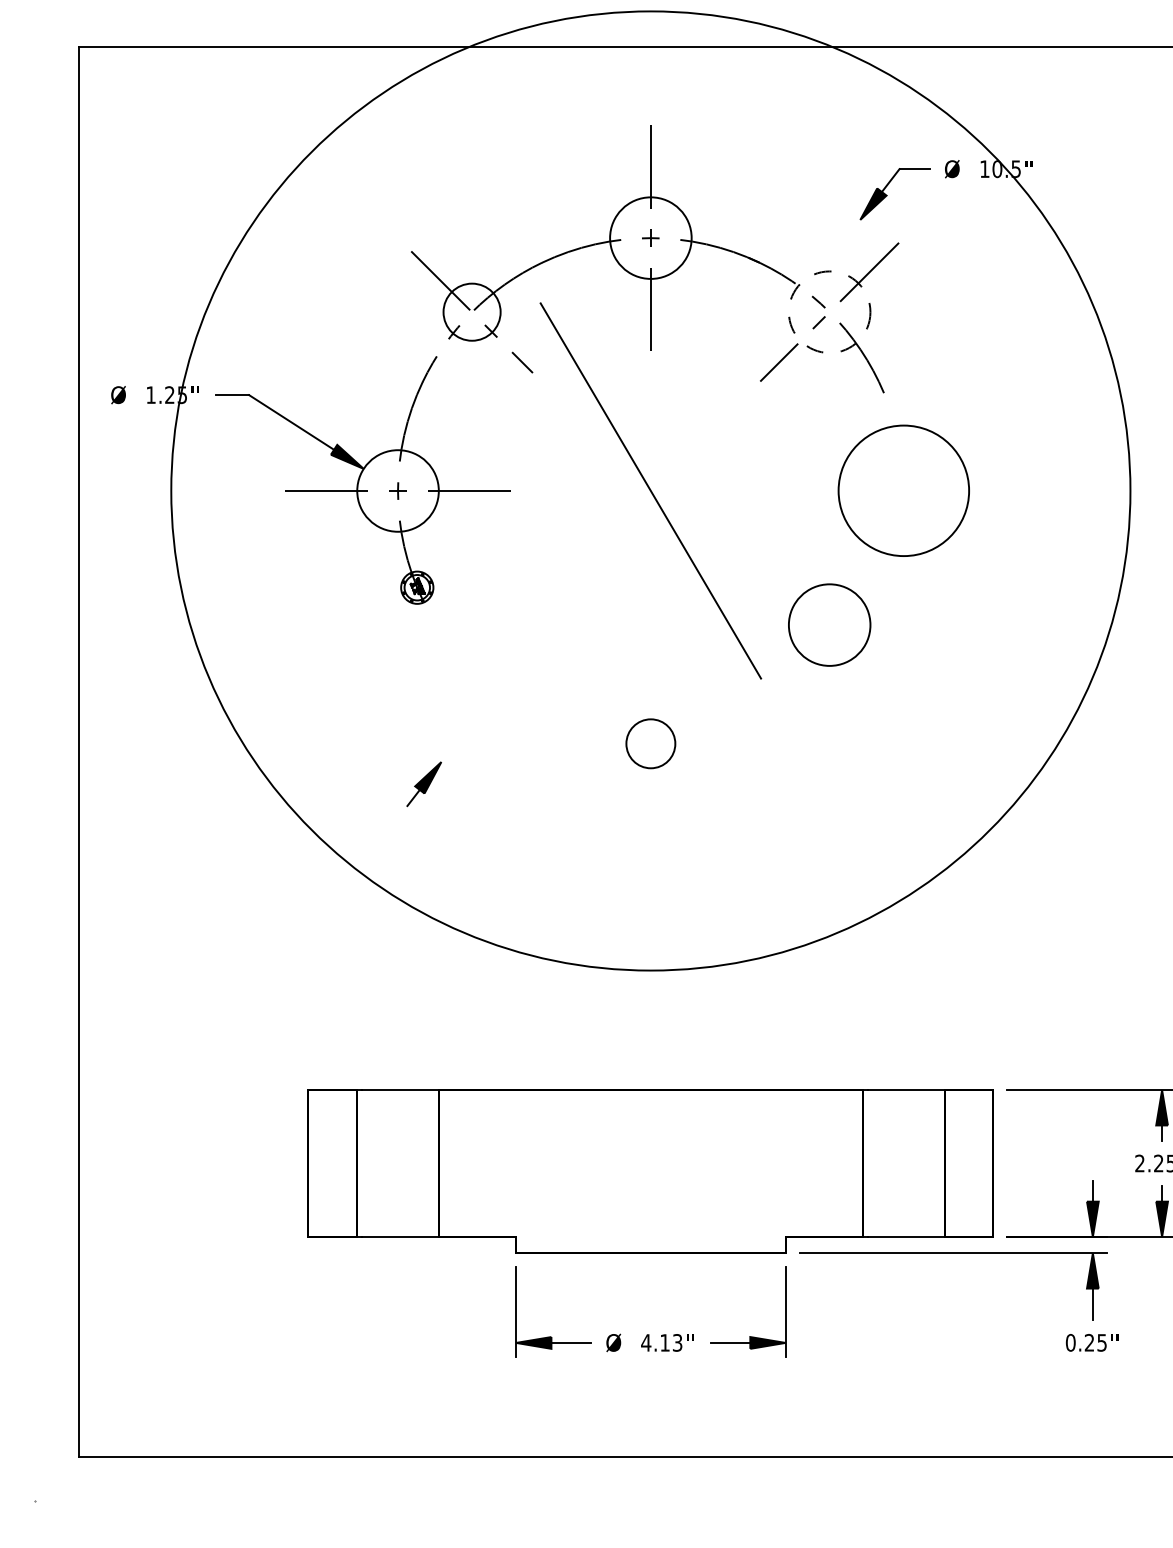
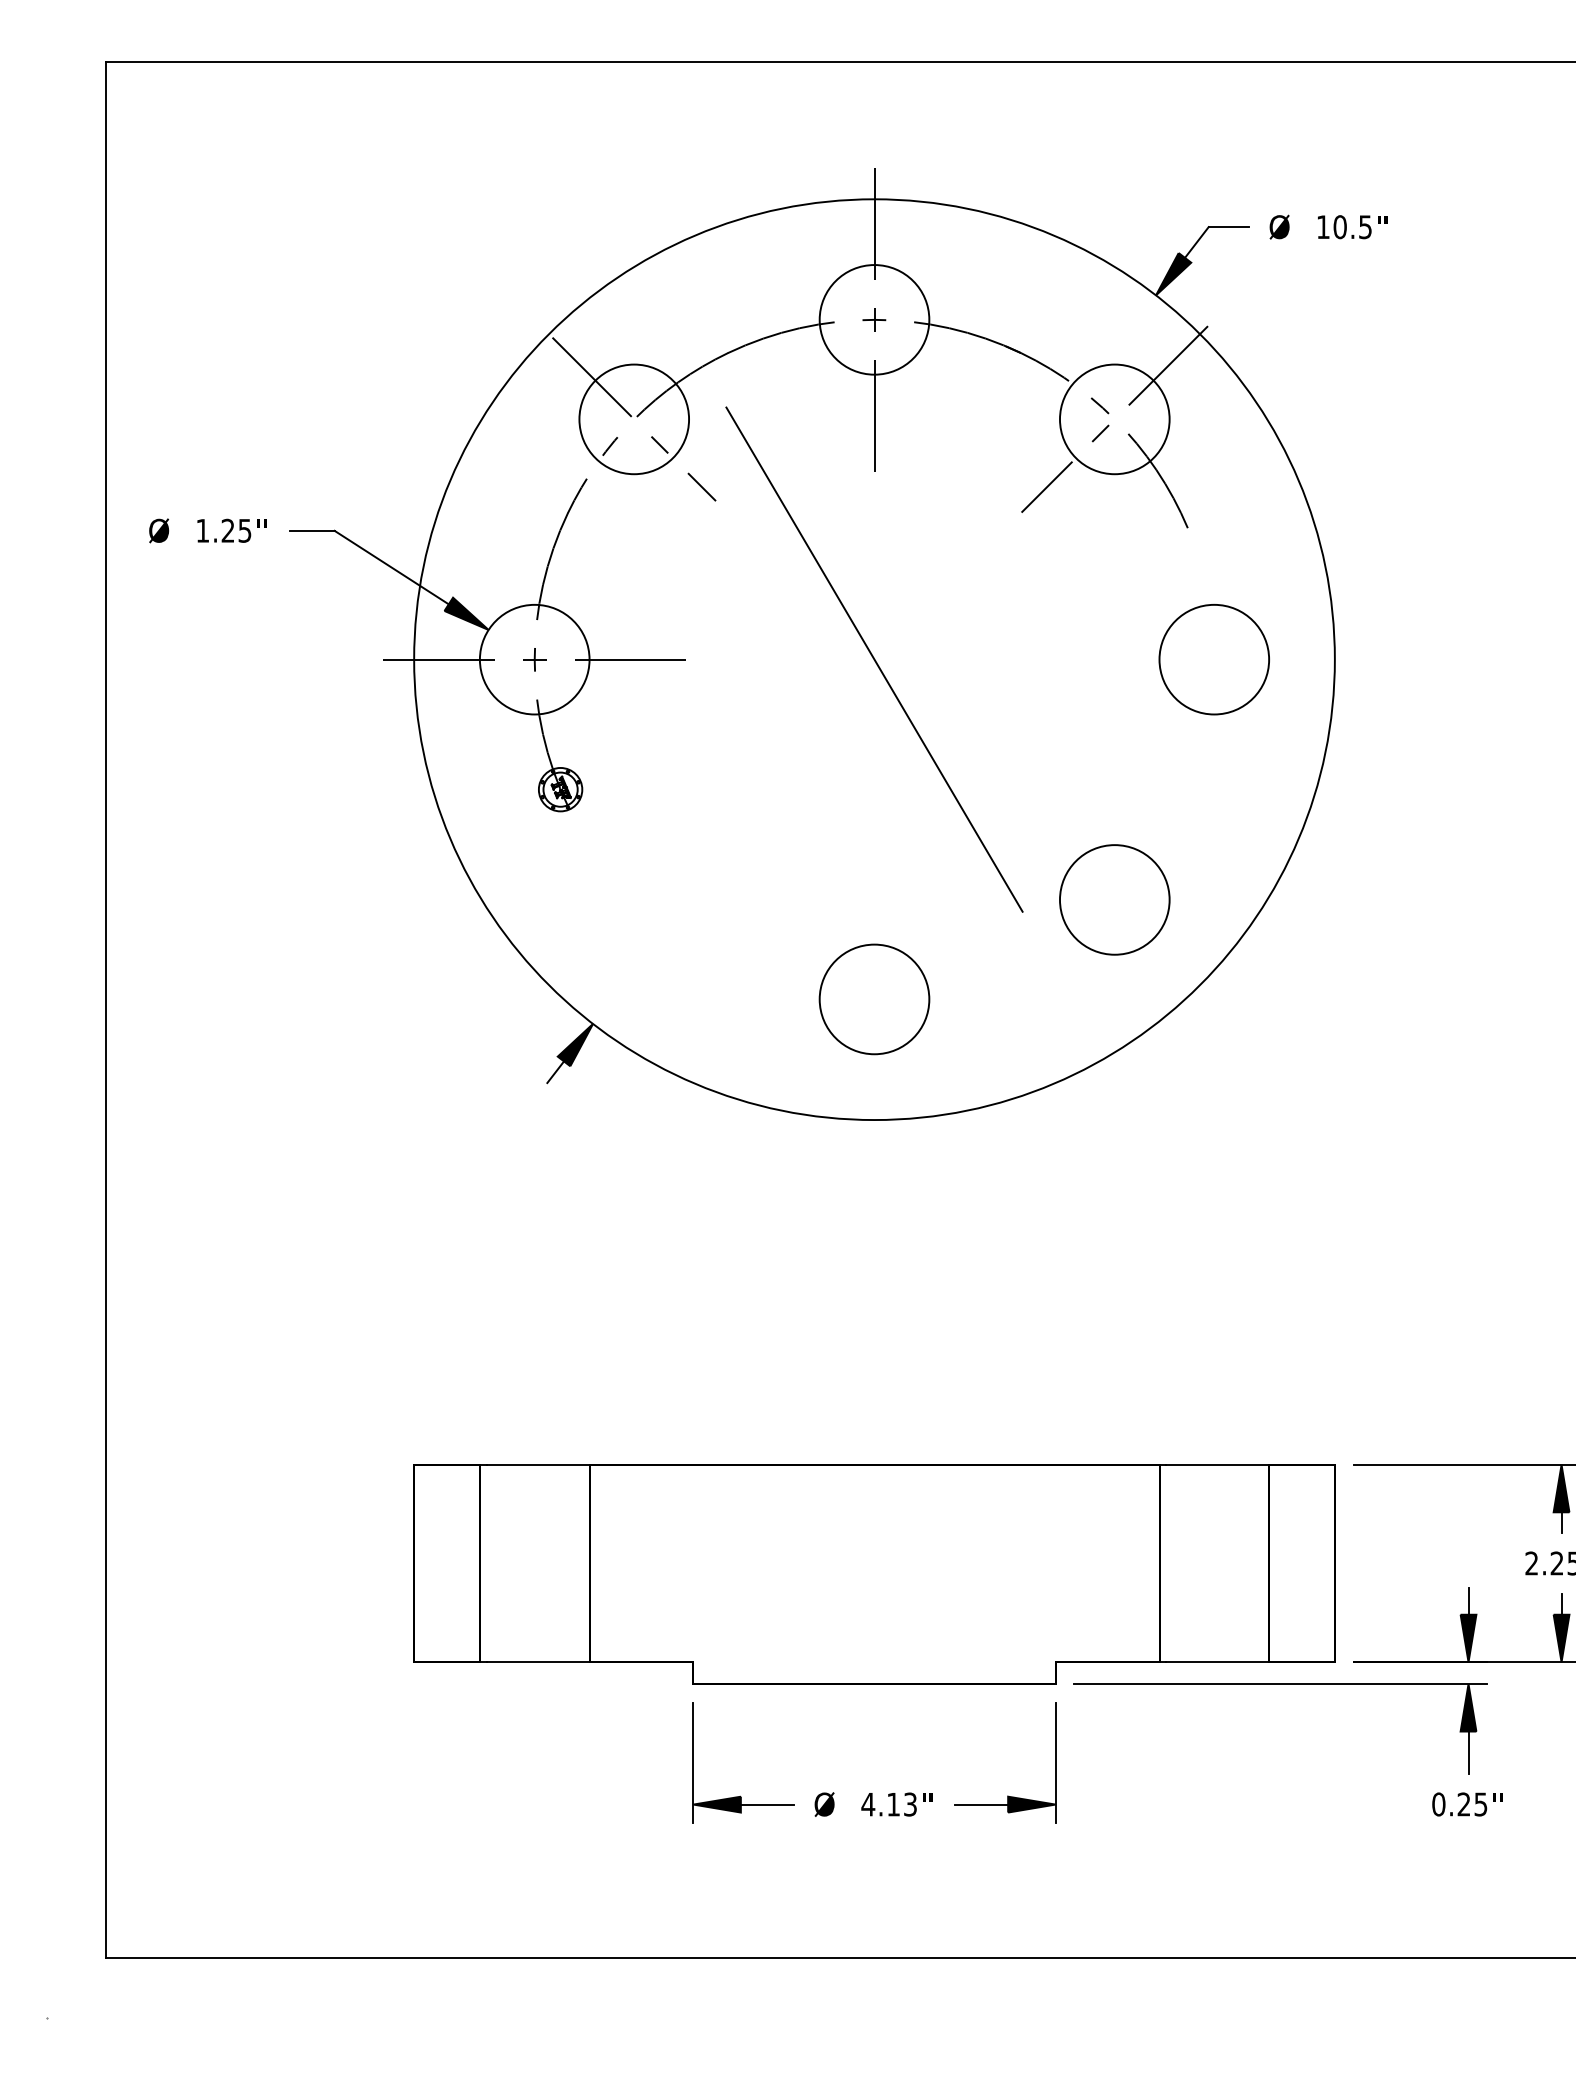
circle: (472, 312) -> (634, 419), size x1.43
circle: (829, 312) -> (1114, 419), dashed -> solid
circle: (650, 490) -> (874, 659), size x0.71
circle: (903, 490) -> (1213, 659), size x0.62
circle: (829, 624) -> (1114, 899), moved
circle: (650, 743) -> (874, 999), size x1.67

